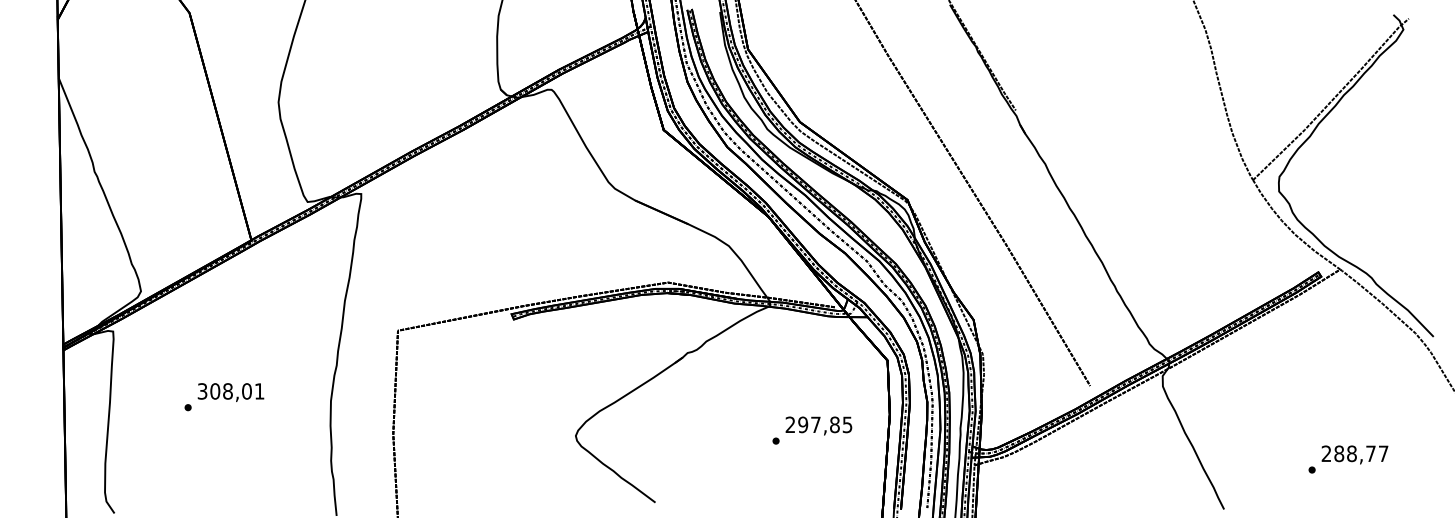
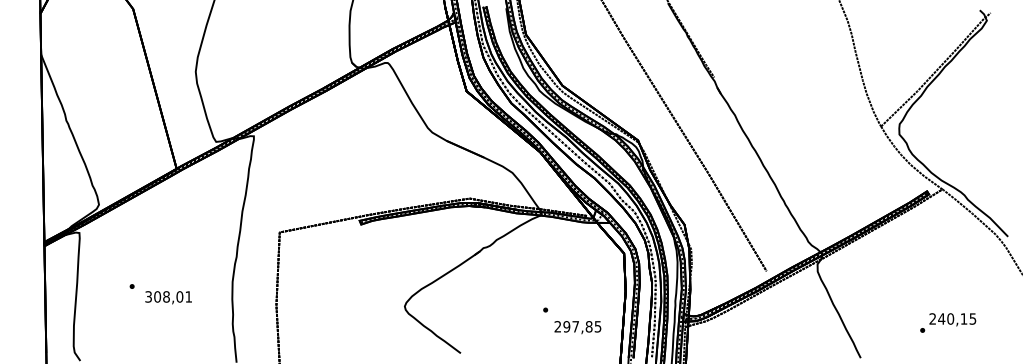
text: (230, 392) -> (168, 297), moved
text: (818, 425) -> (577, 327), moved
text: (1361, 453) -> (957, 318), 288,77 -> 240,15

